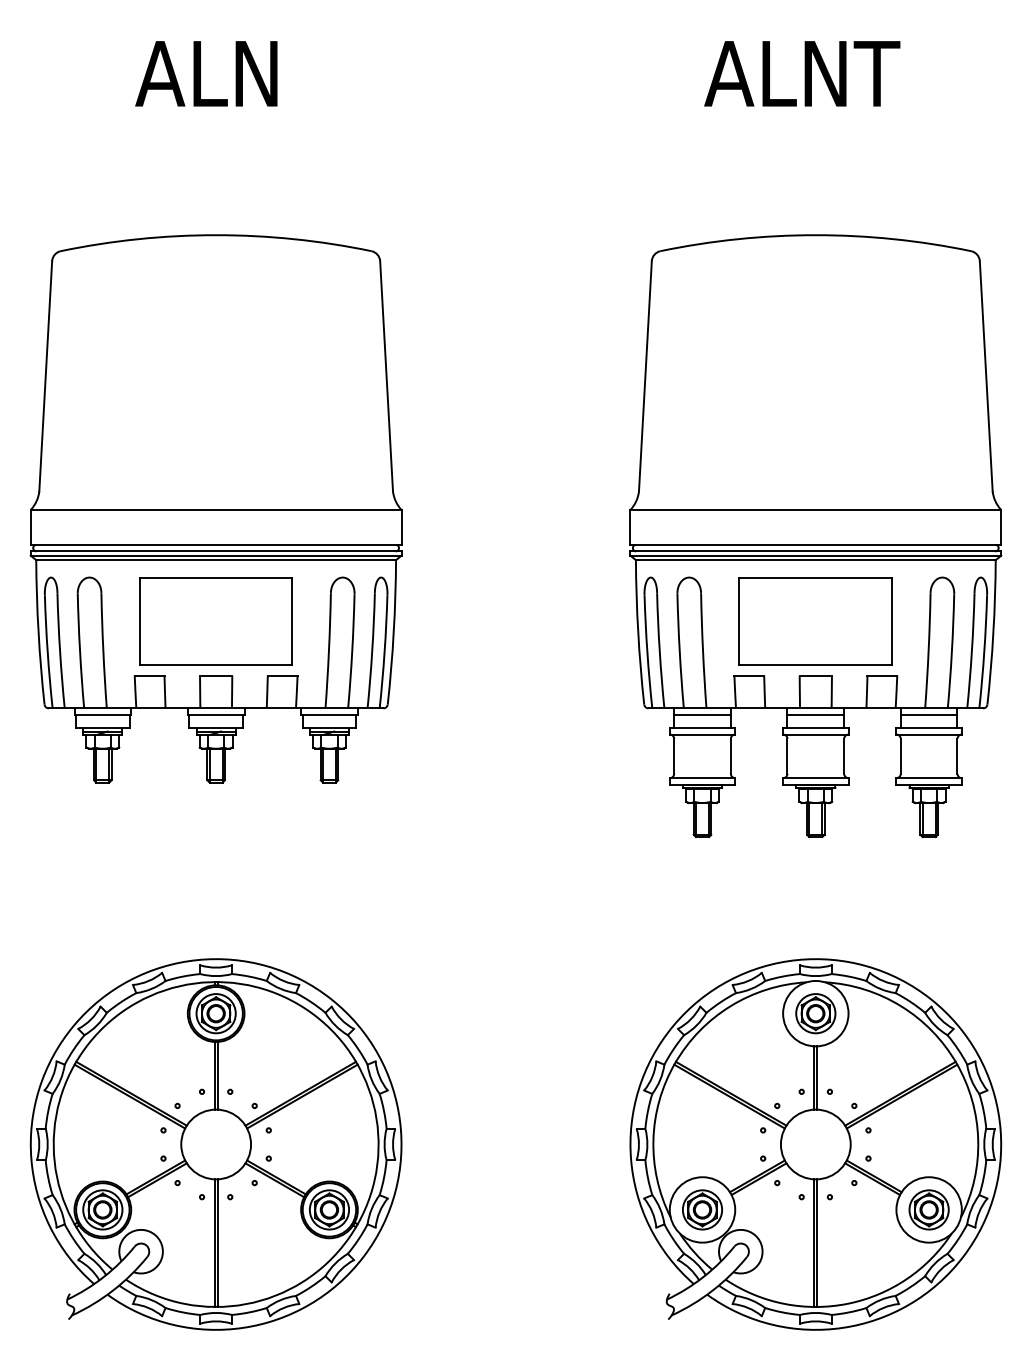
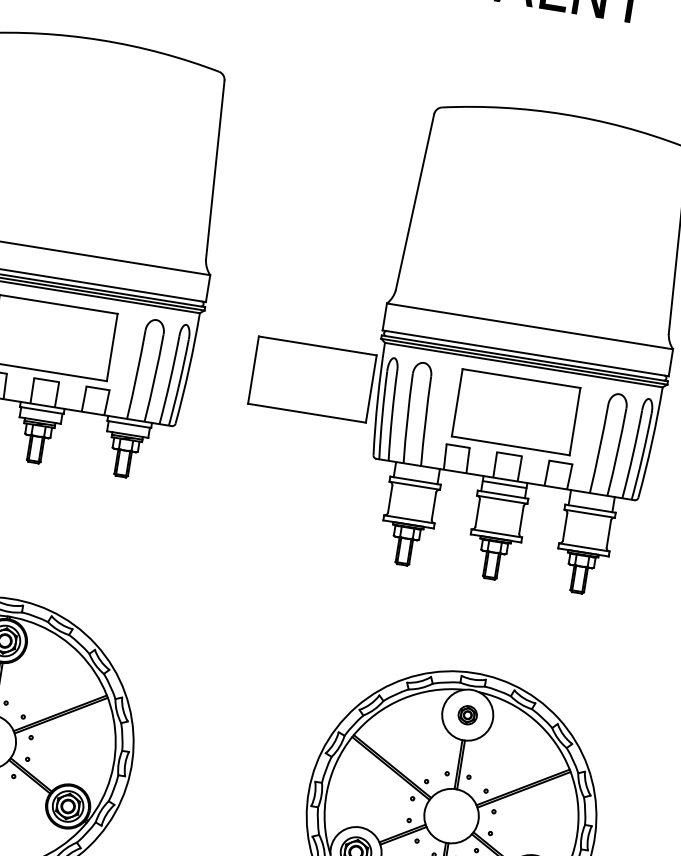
part: (551, 621) -> (312, 379), added
line: (702, 714) -> (417, 470), removed
line: (928, 714) -> (591, 498), removed
part: (815, 1013) -> (467, 714), size x0.6

